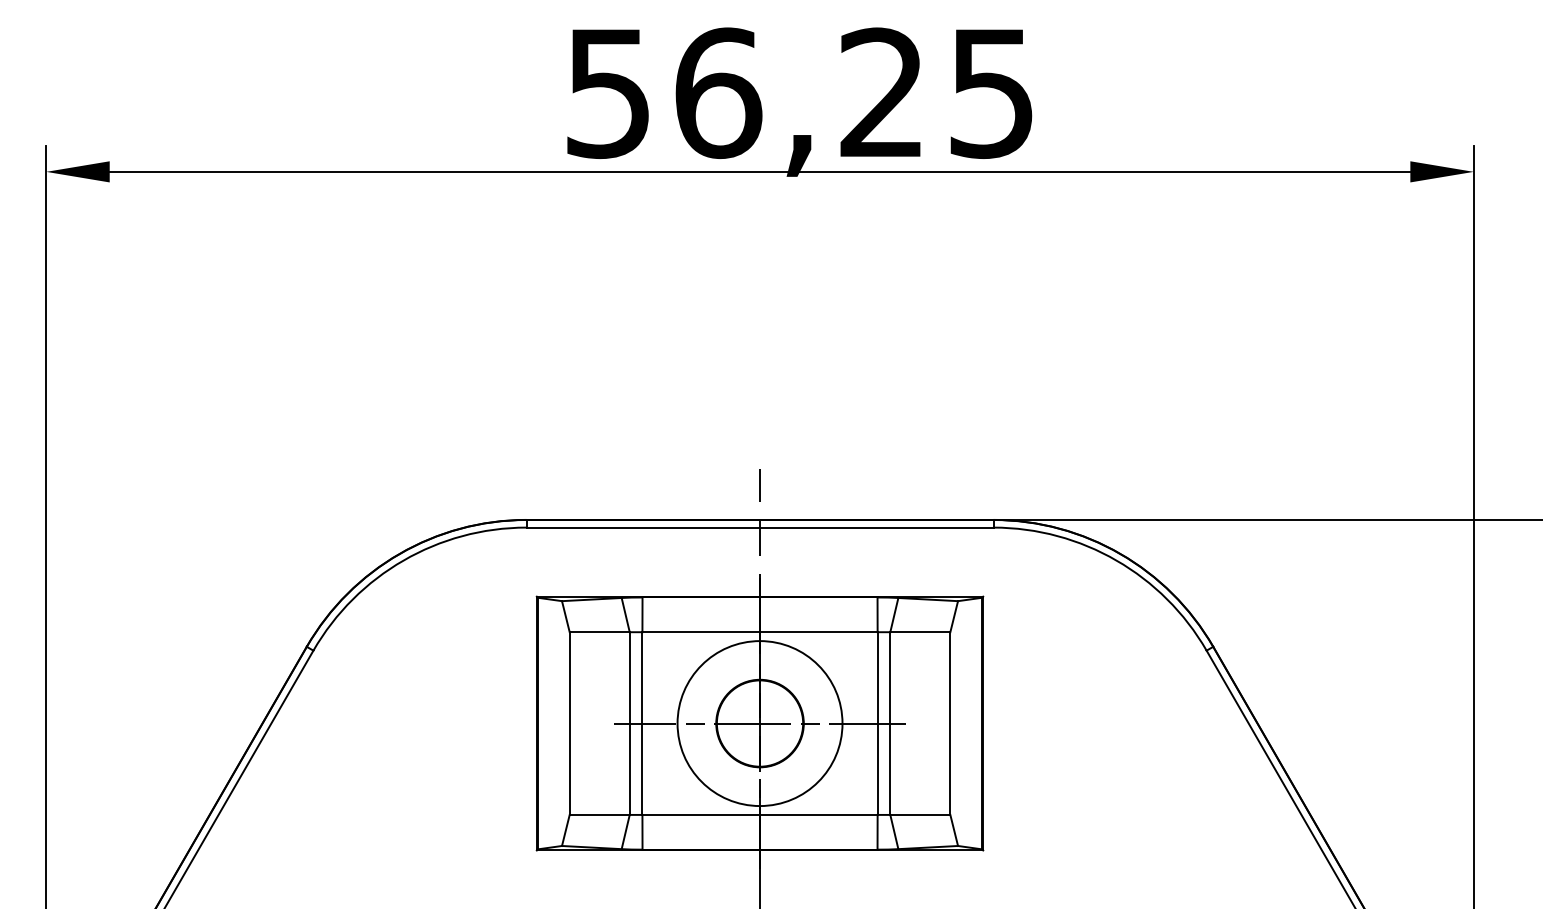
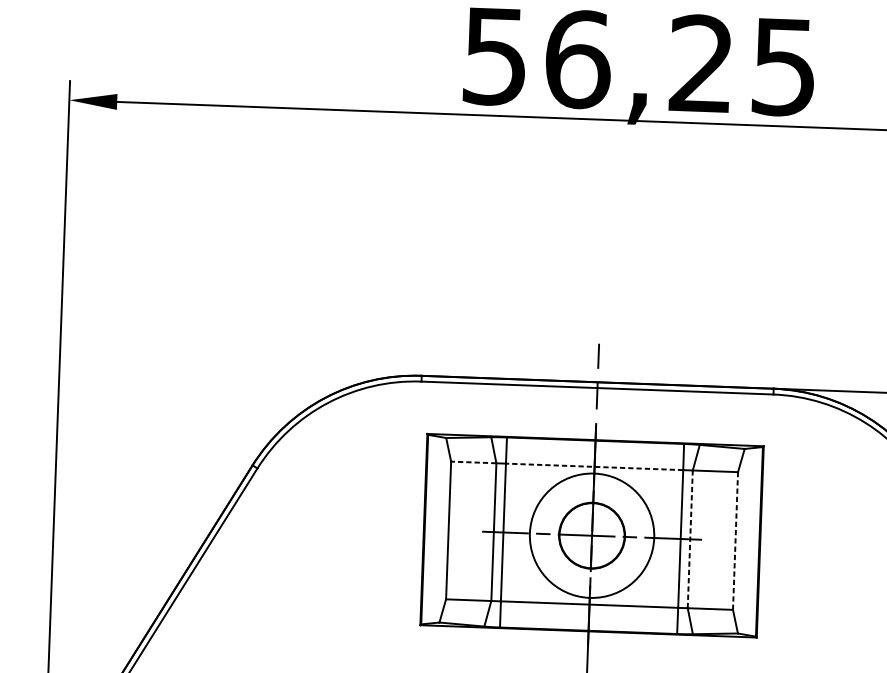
line: (599, 632) -> (473, 462), solid -> dashed
line: (760, 632) -> (594, 467), solid -> dashed
line: (890, 723) -> (690, 539), solid -> dashed
line: (950, 723) -> (735, 540), solid -> dashed

